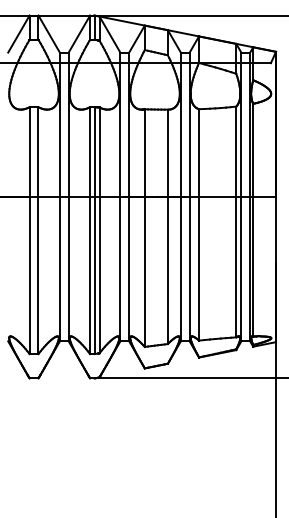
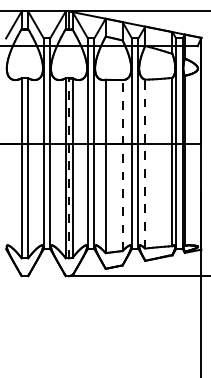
line: (199, 224) -> (145, 163), solid -> dashed
line: (167, 226) -> (122, 165), solid -> dashed
line: (94, 230) -> (69, 168), solid -> dashed

